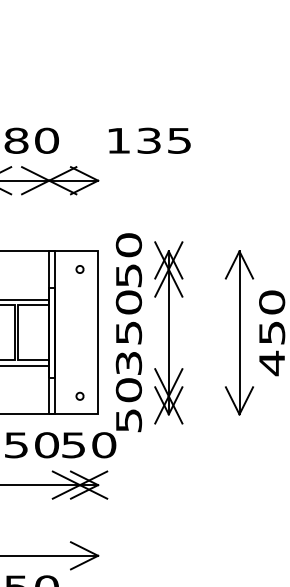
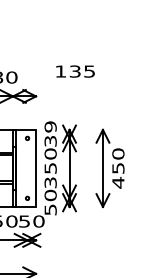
text: (149, 140) -> (75, 71), moved
text: (128, 259) -> (50, 133), 50 -> 39

